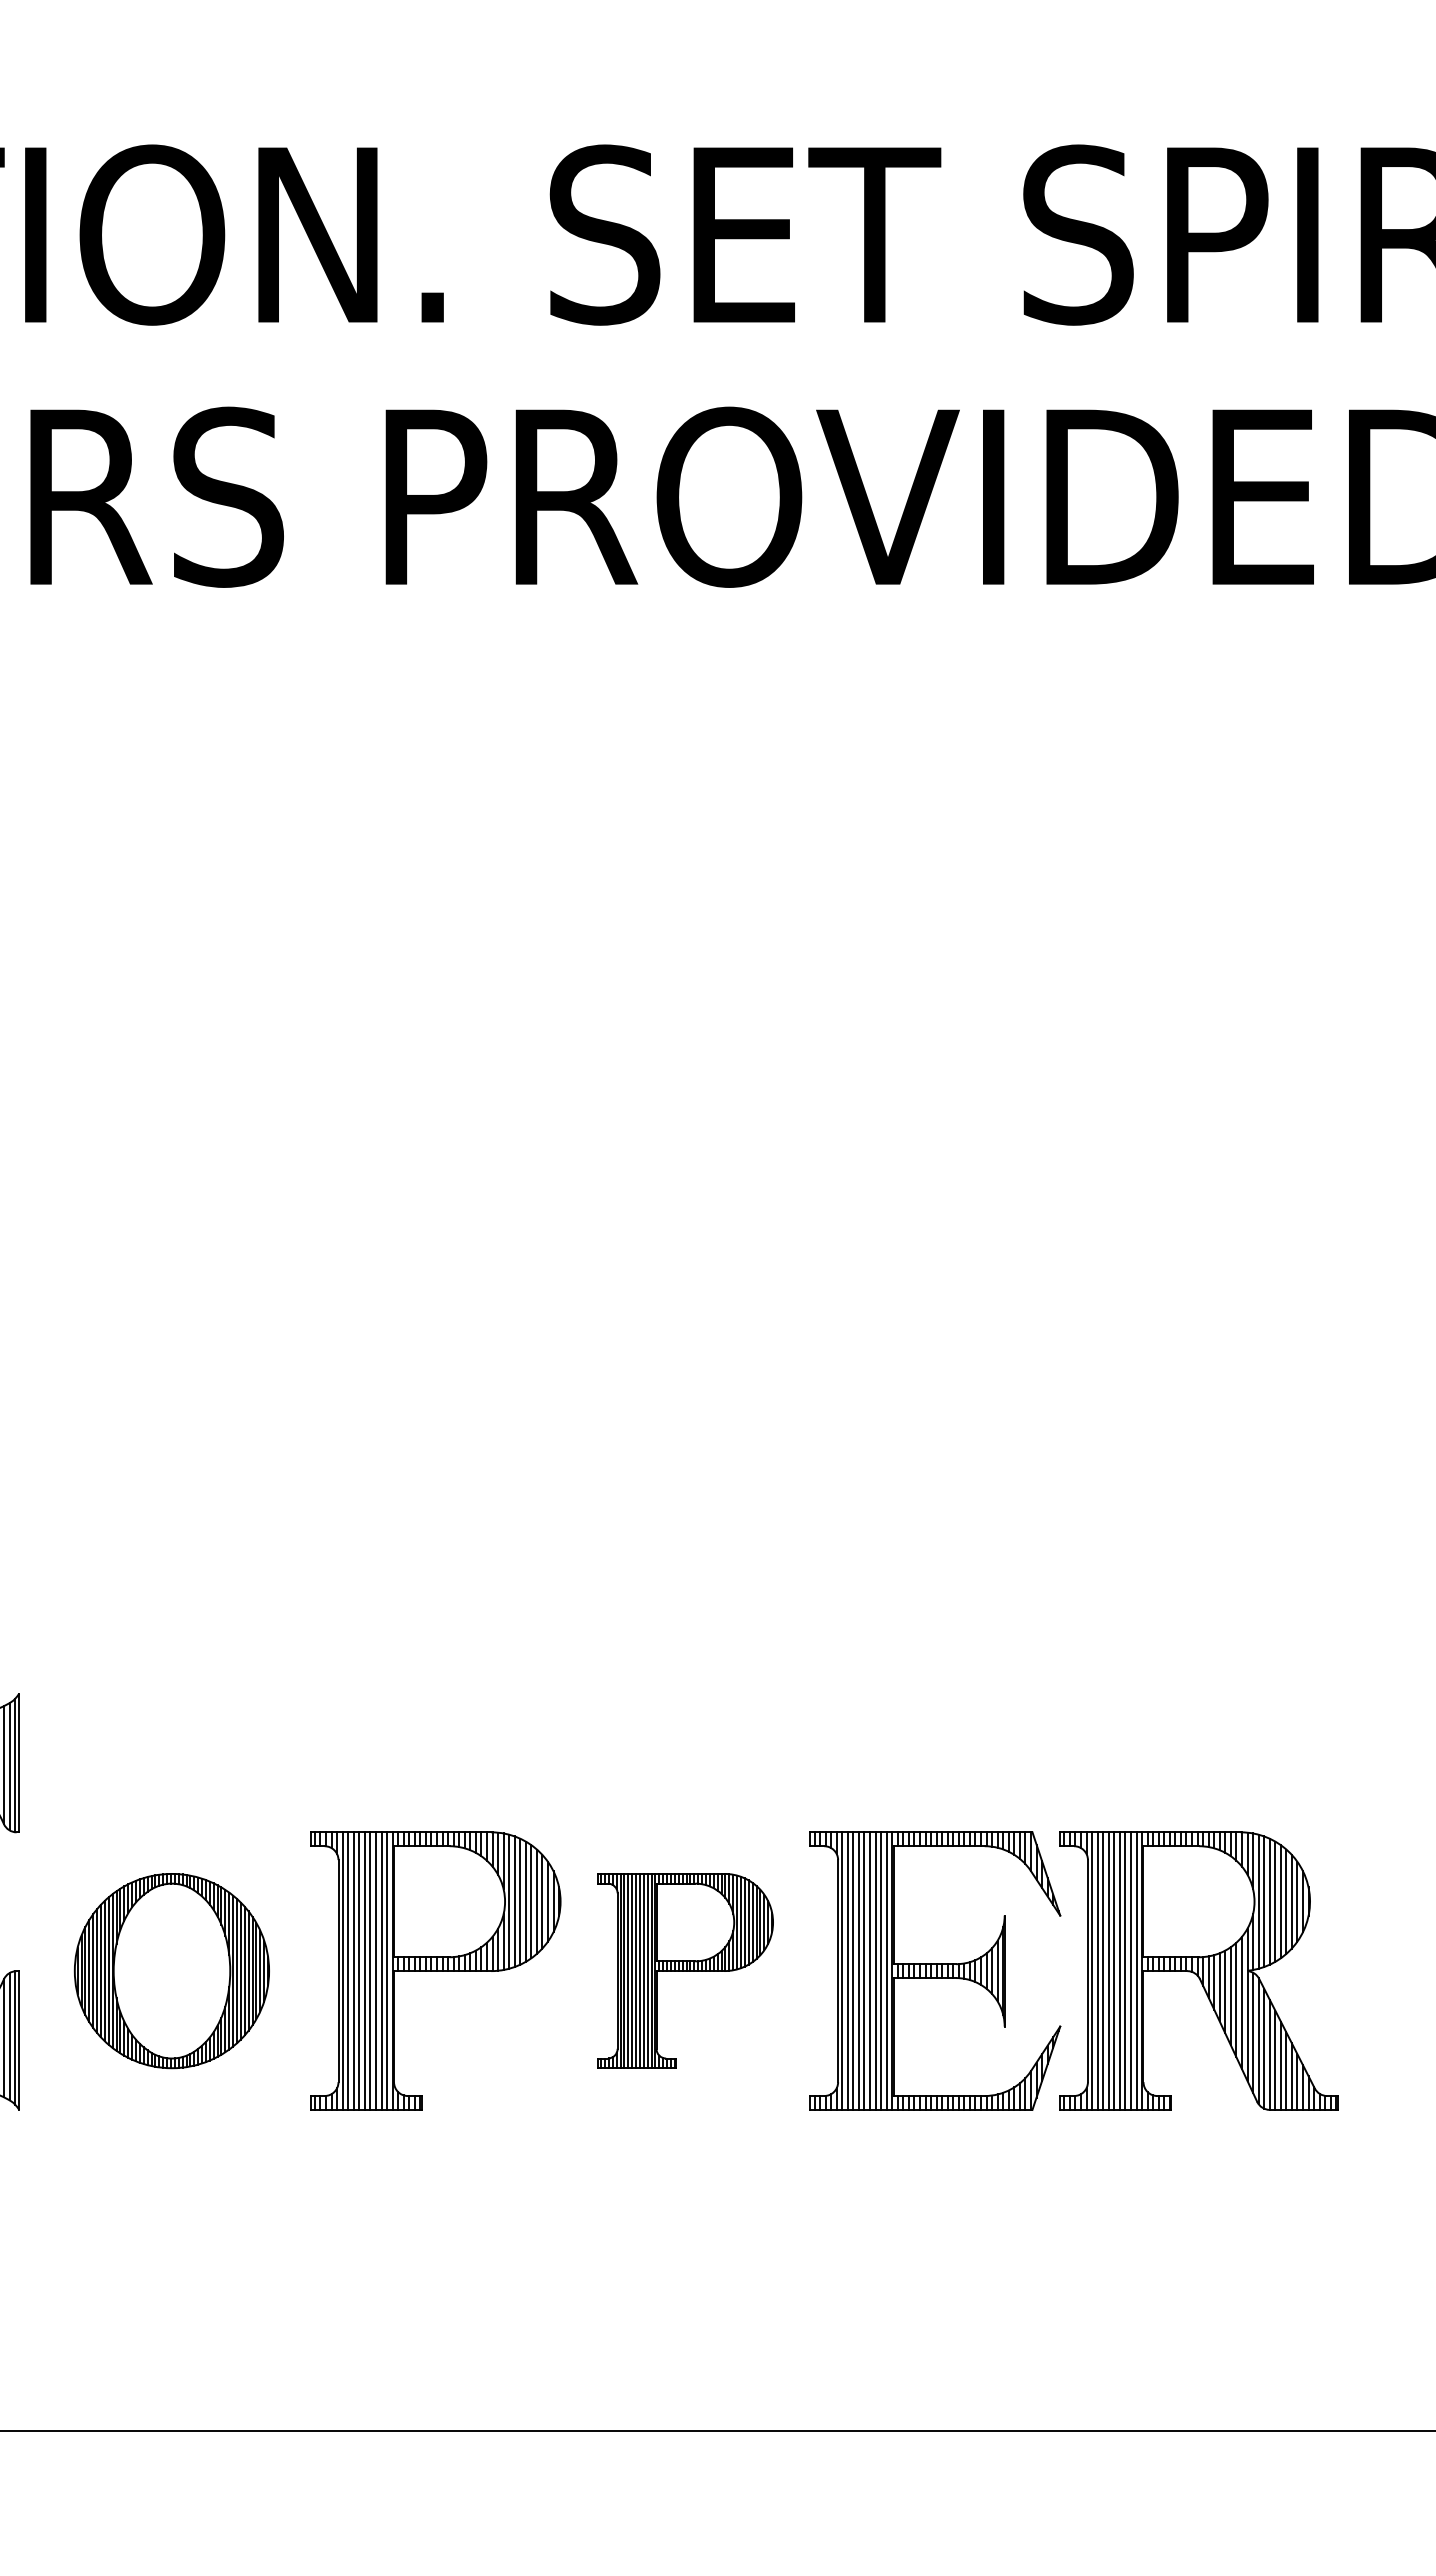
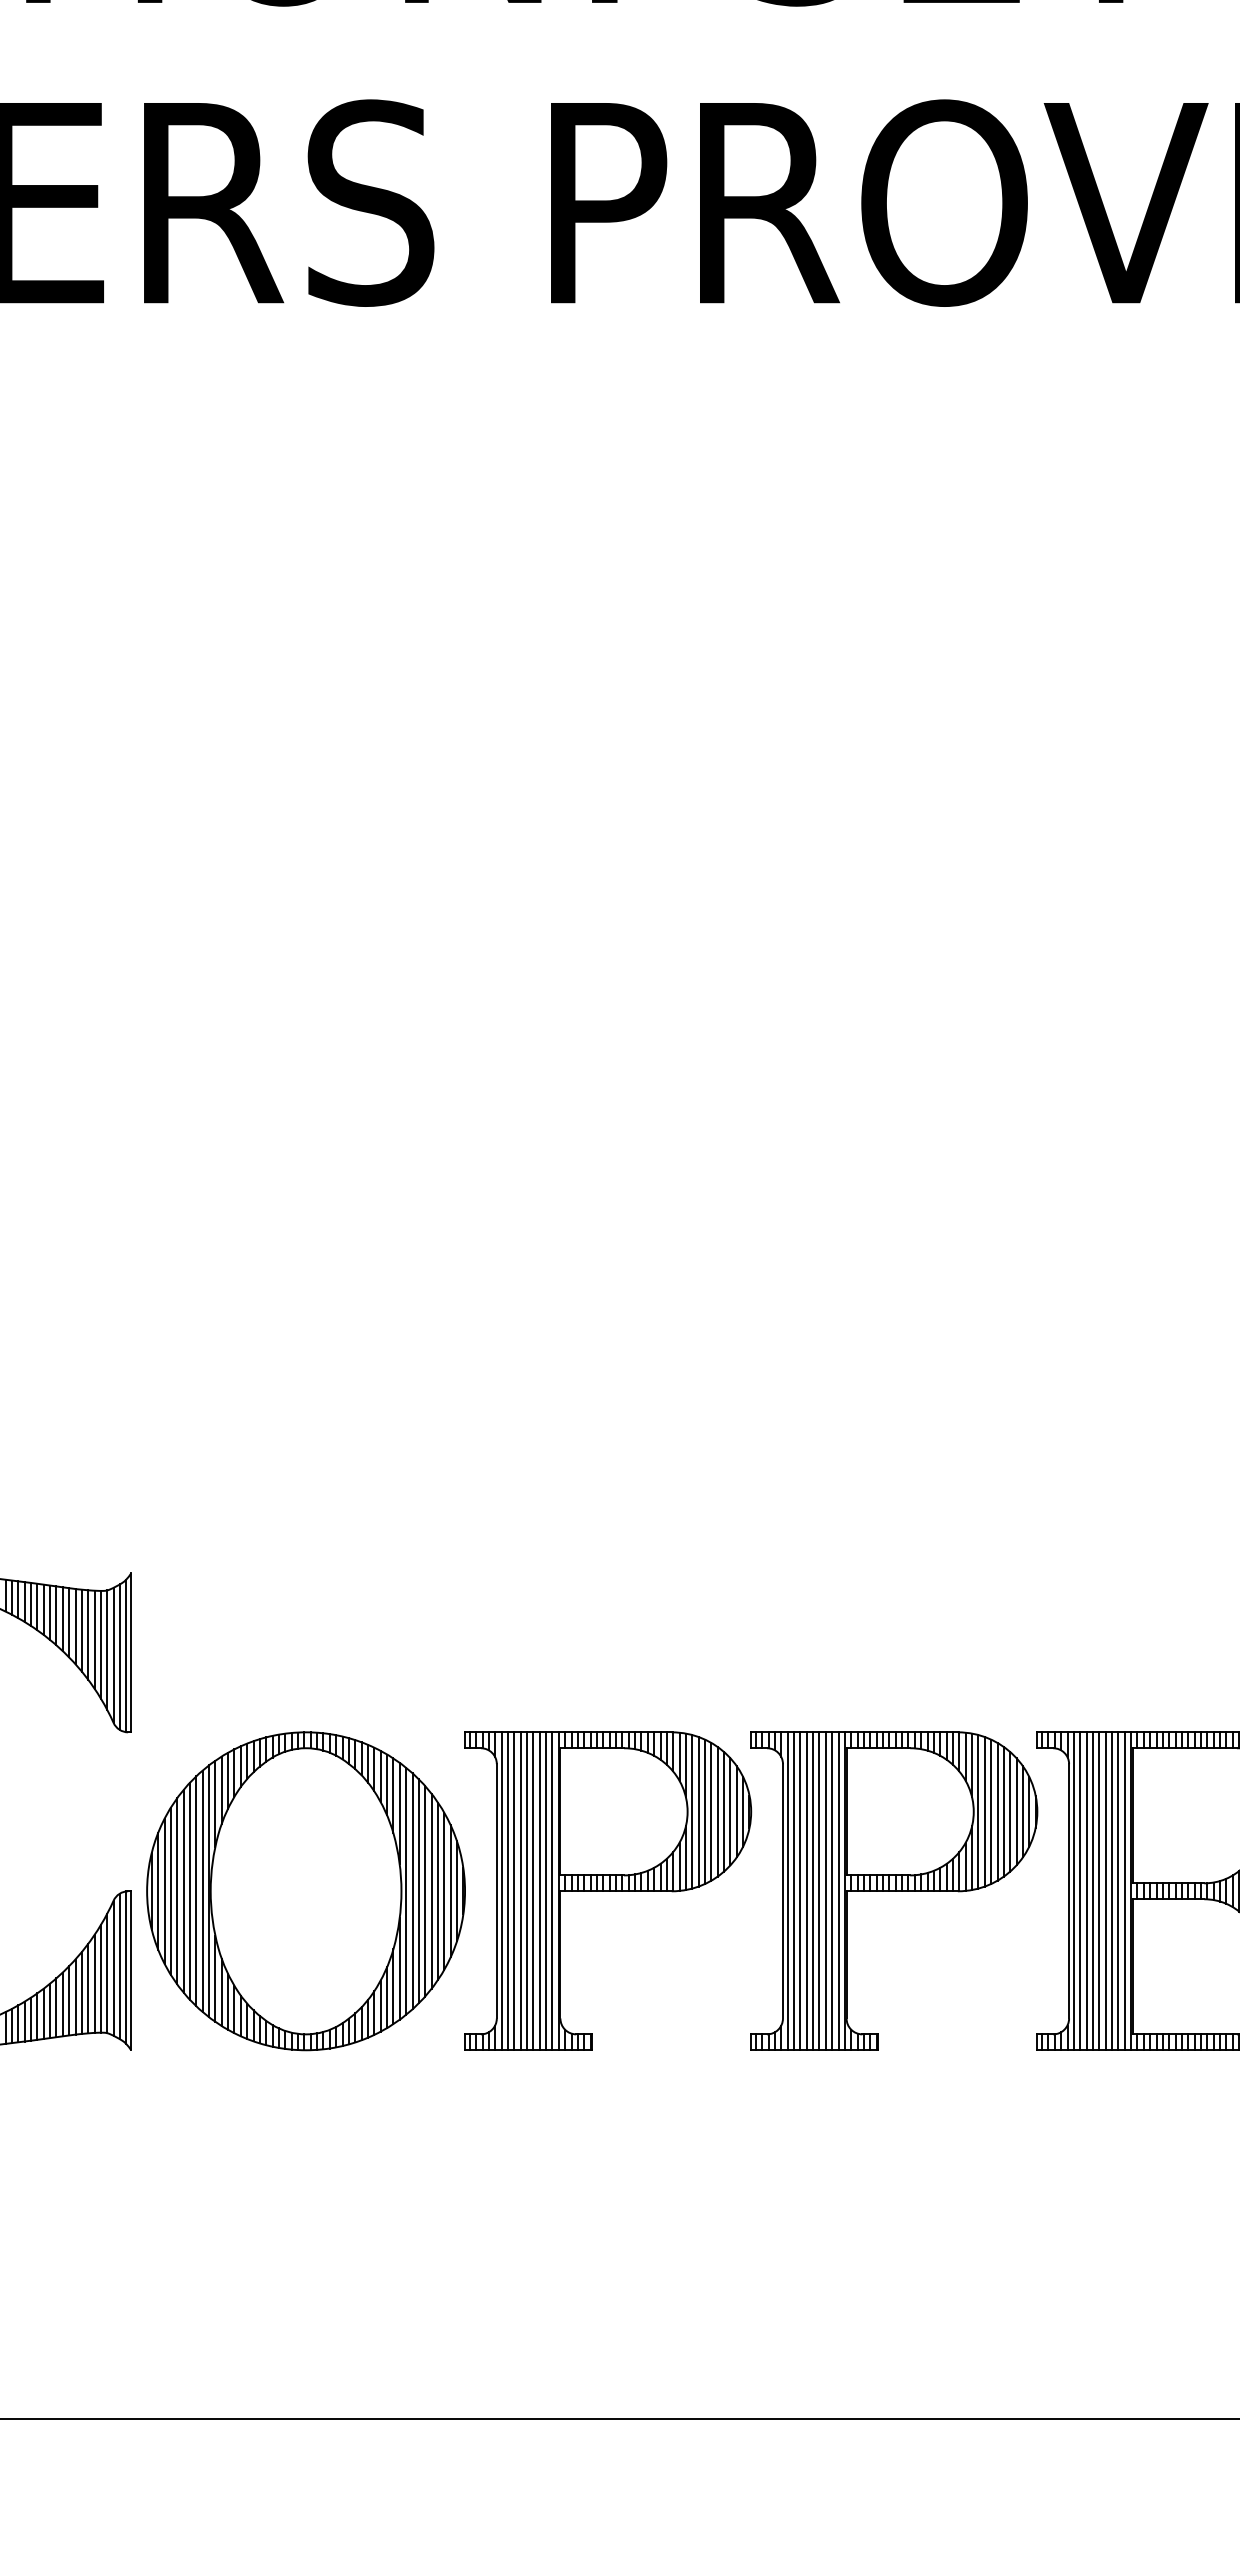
part: (171, 1970) -> (305, 1890), size x1.43
part: (685, 1970) -> (894, 1890), size x1.43

